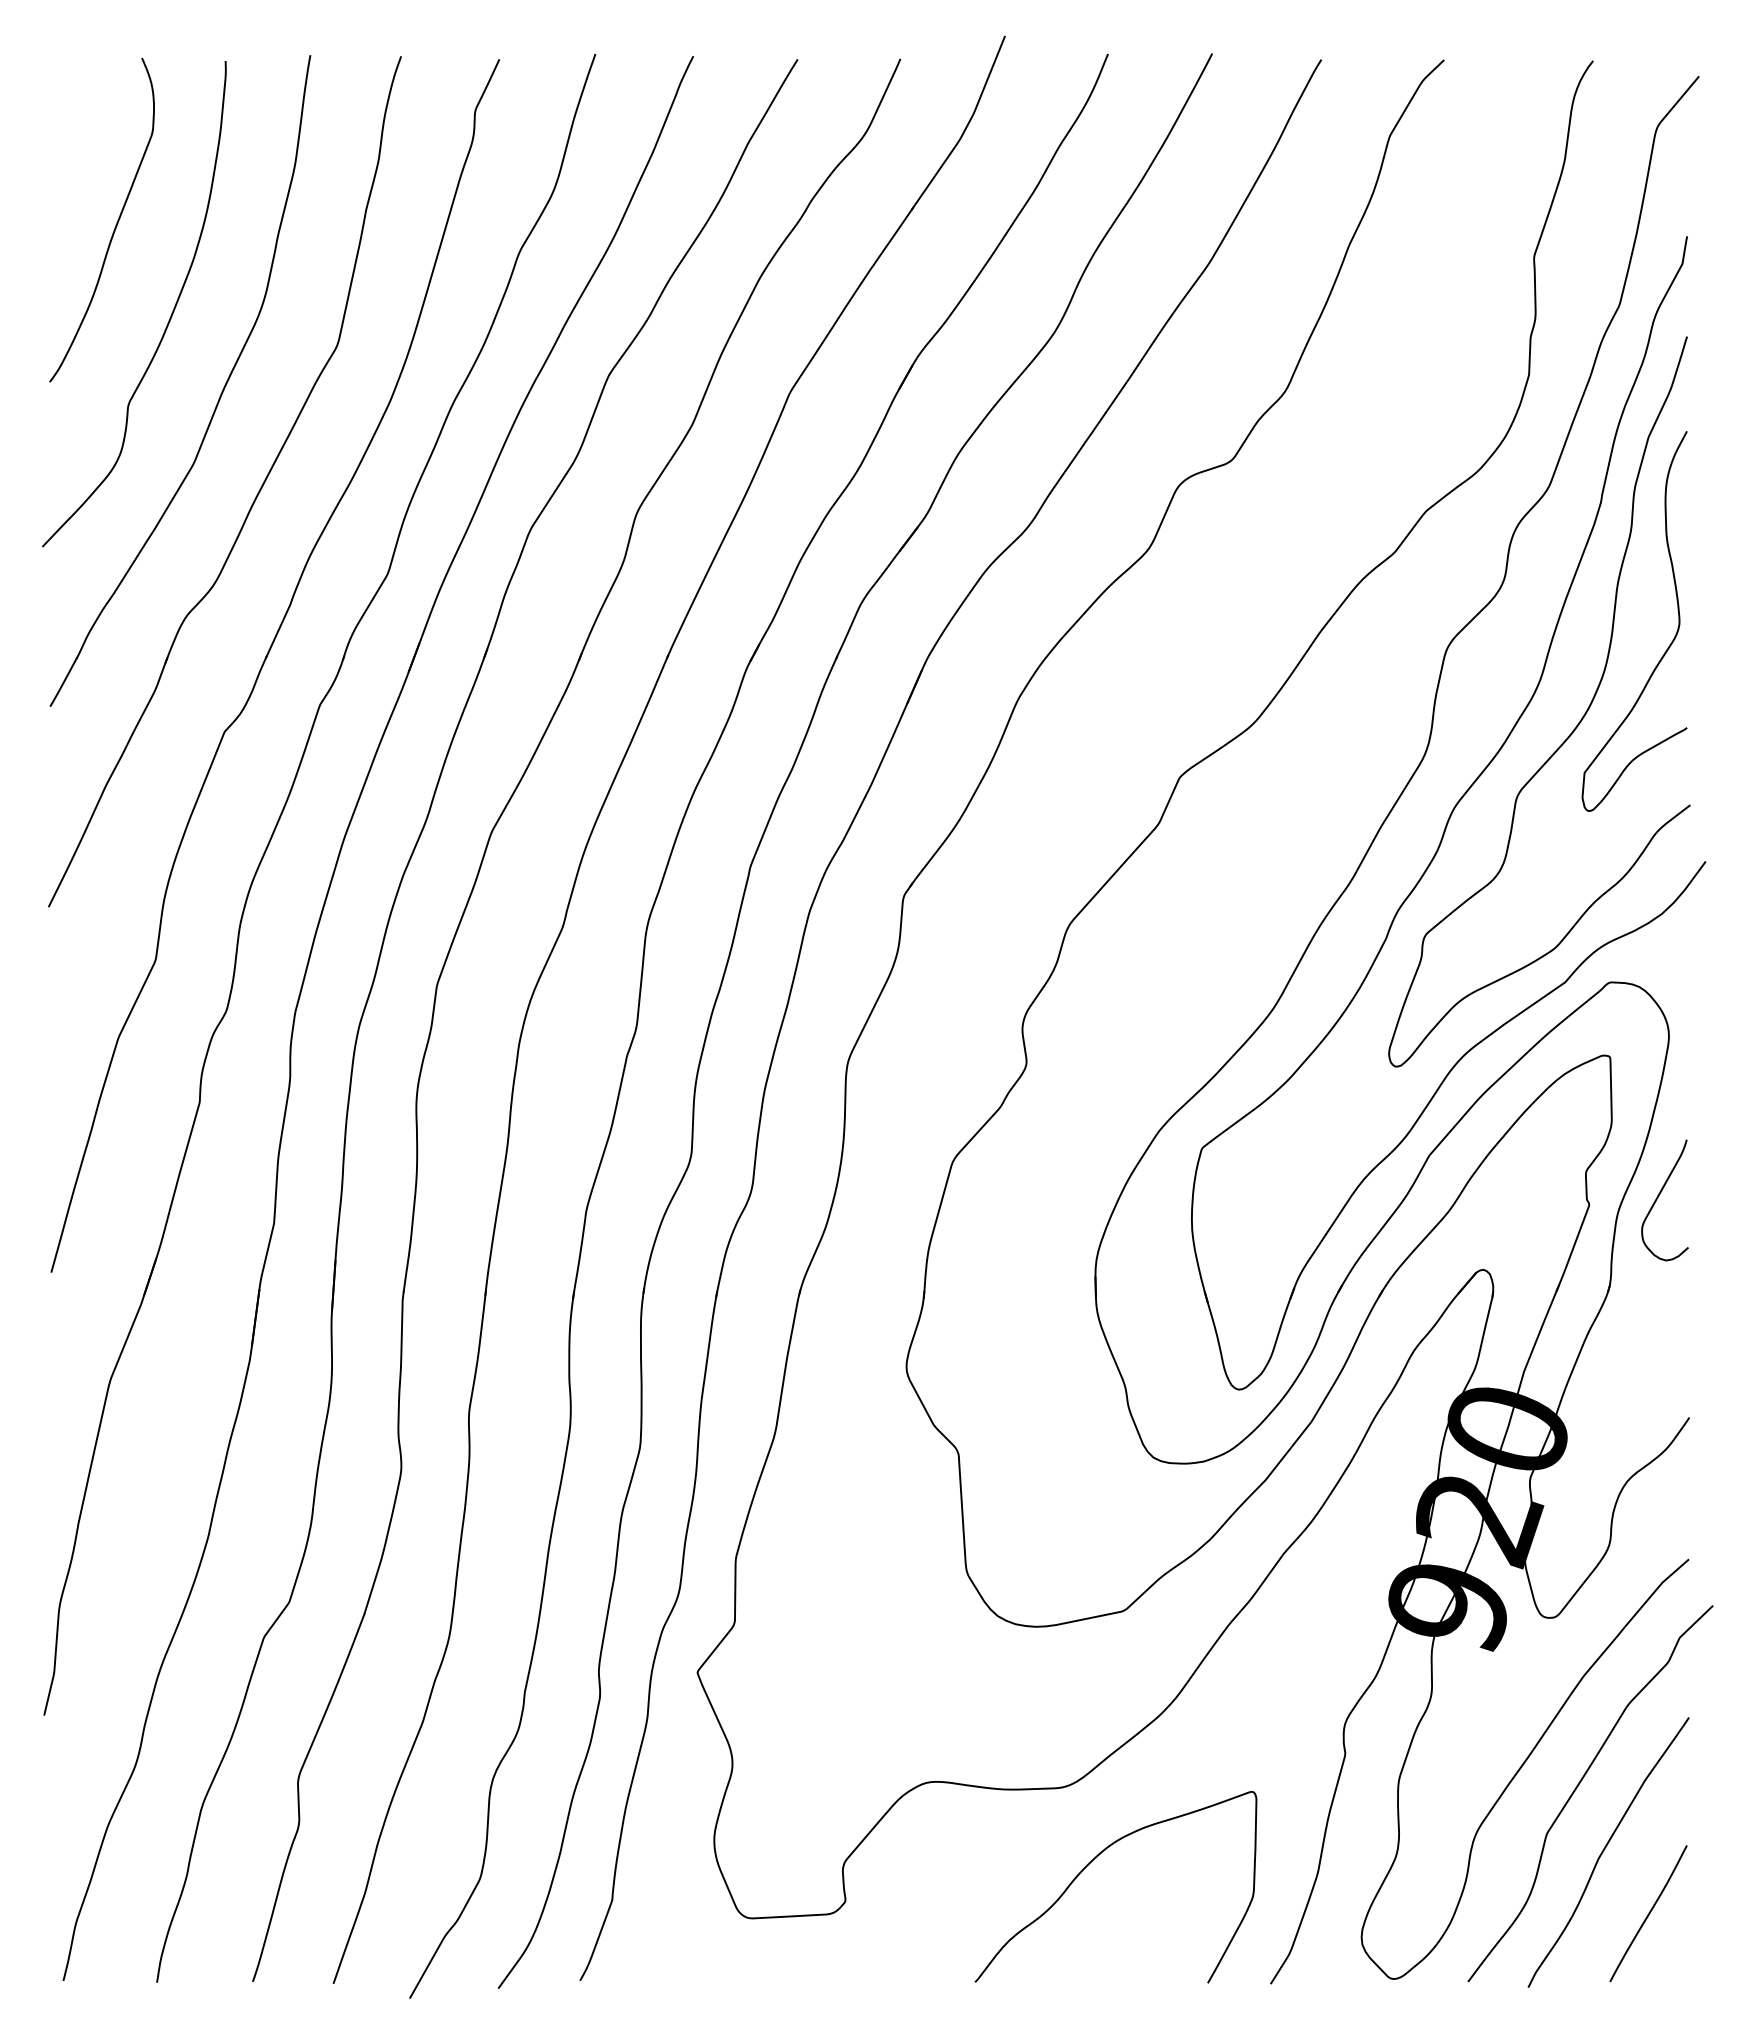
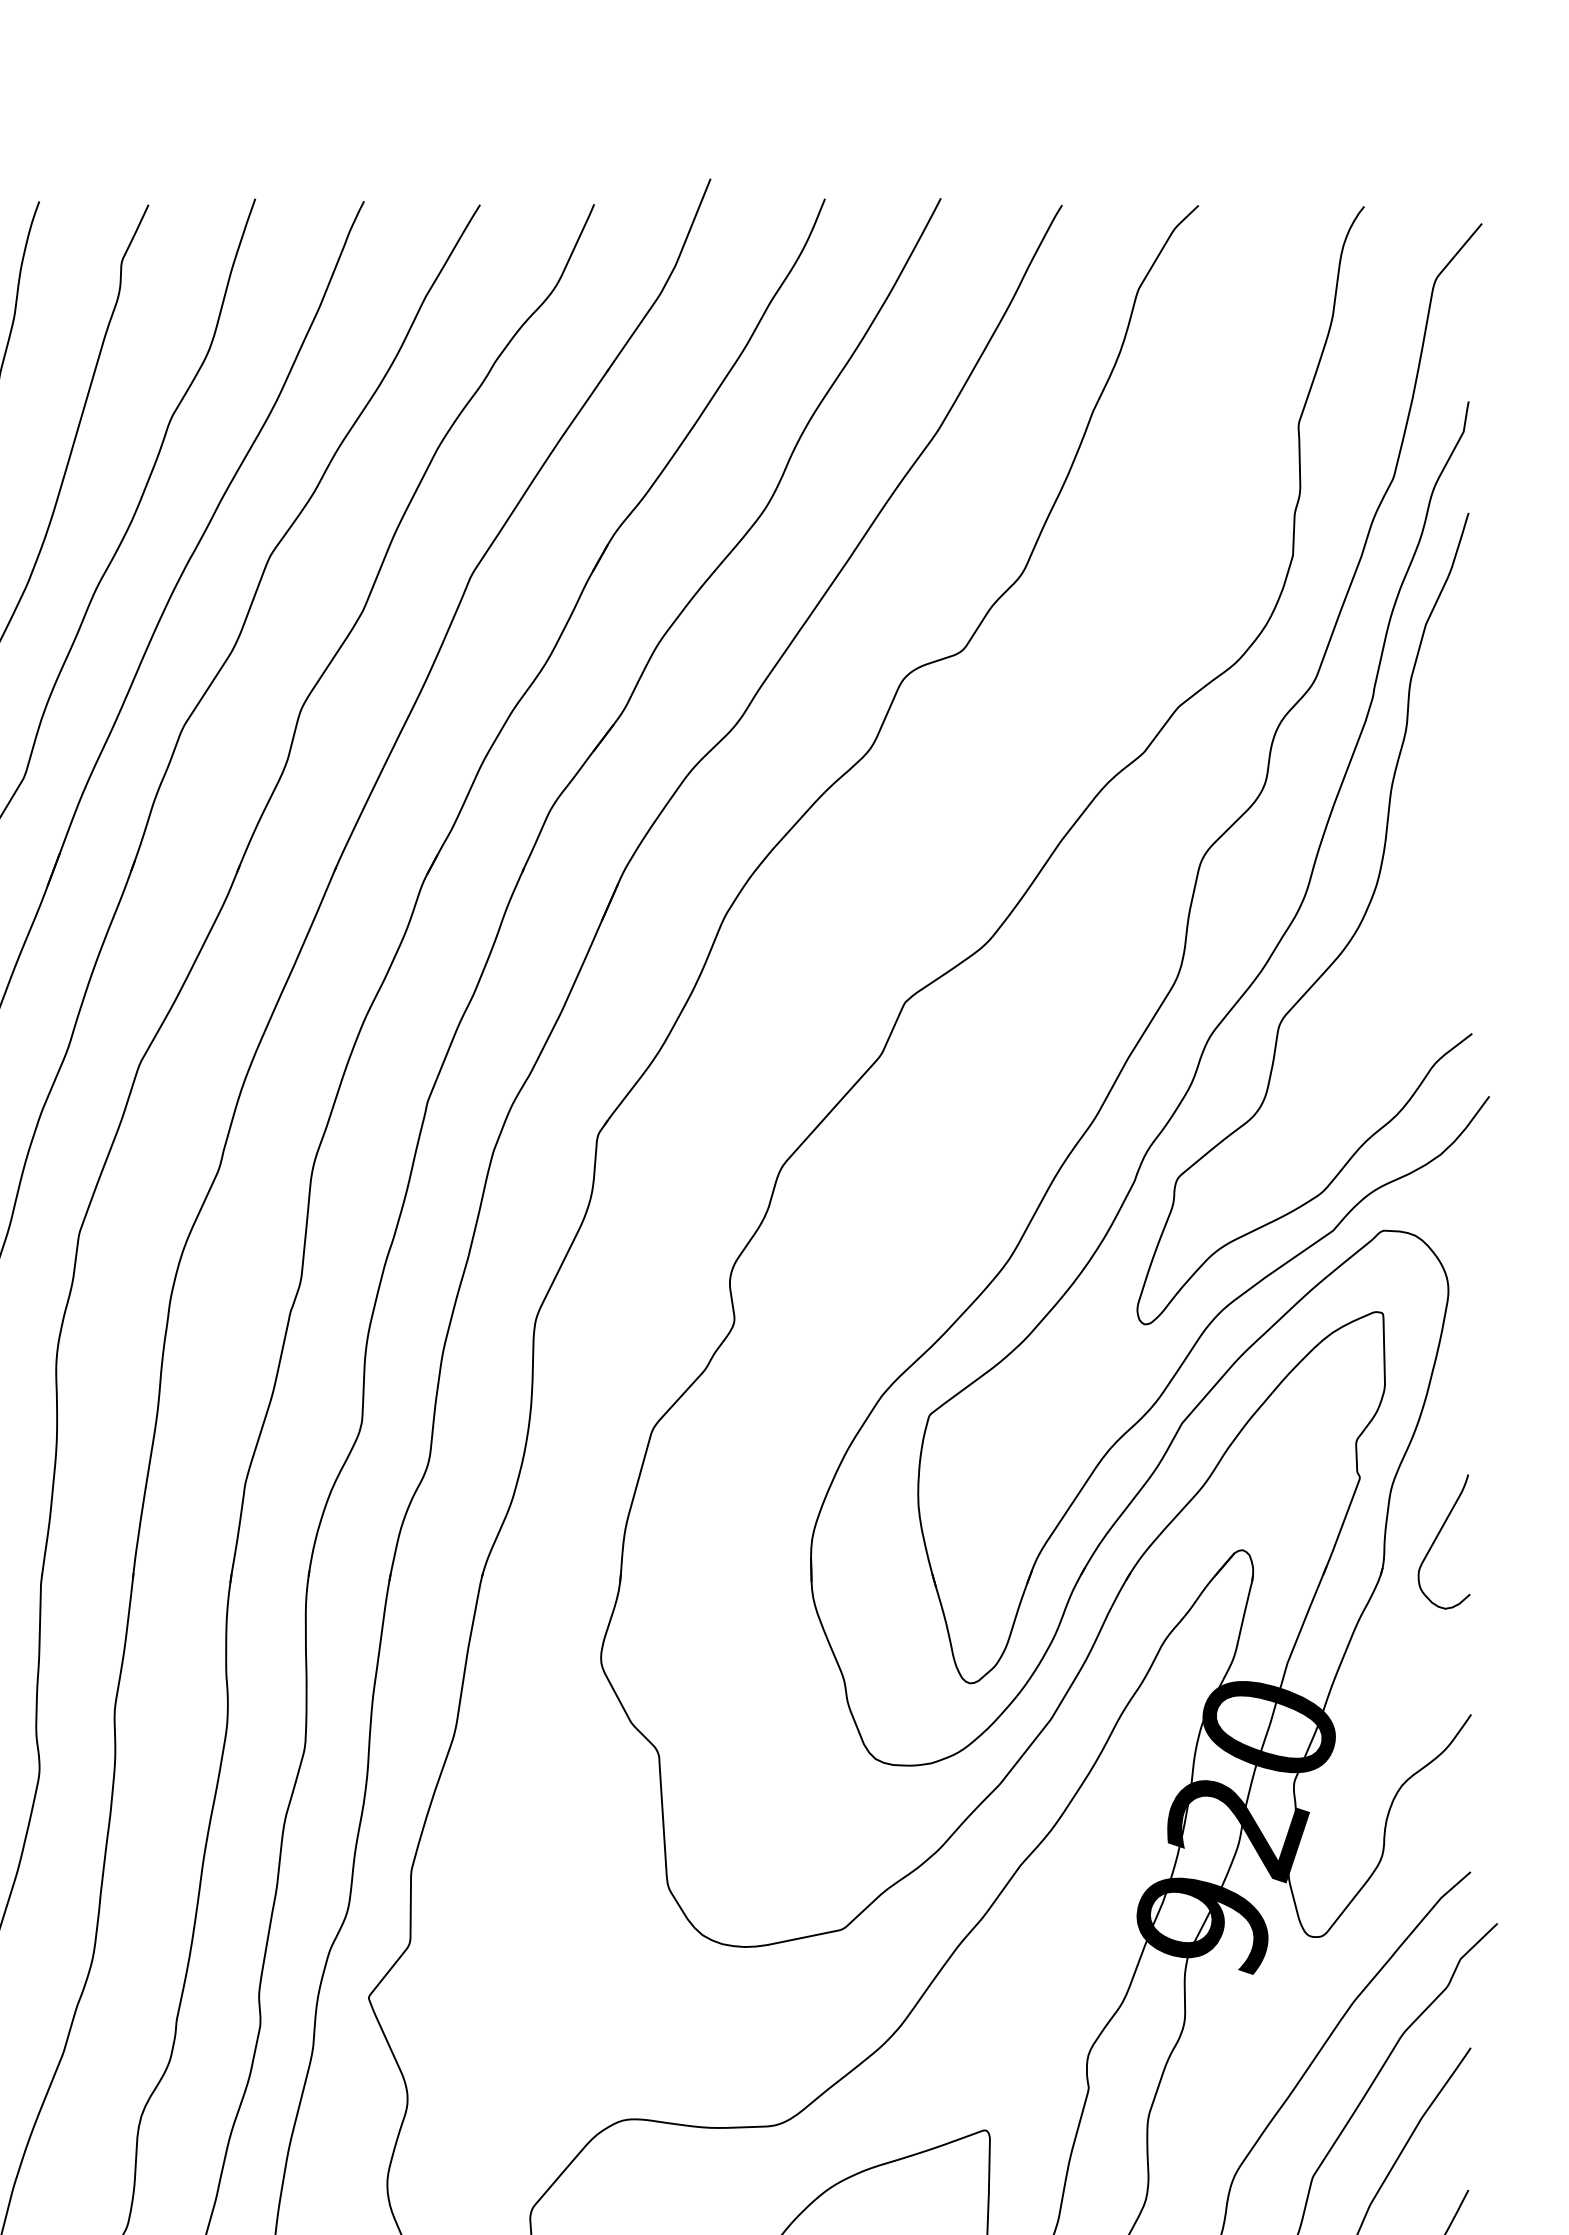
curve: (1669, 644) -> (1449, 855), removed
curve: (1658, 1198) -> (1436, 1539), moved

